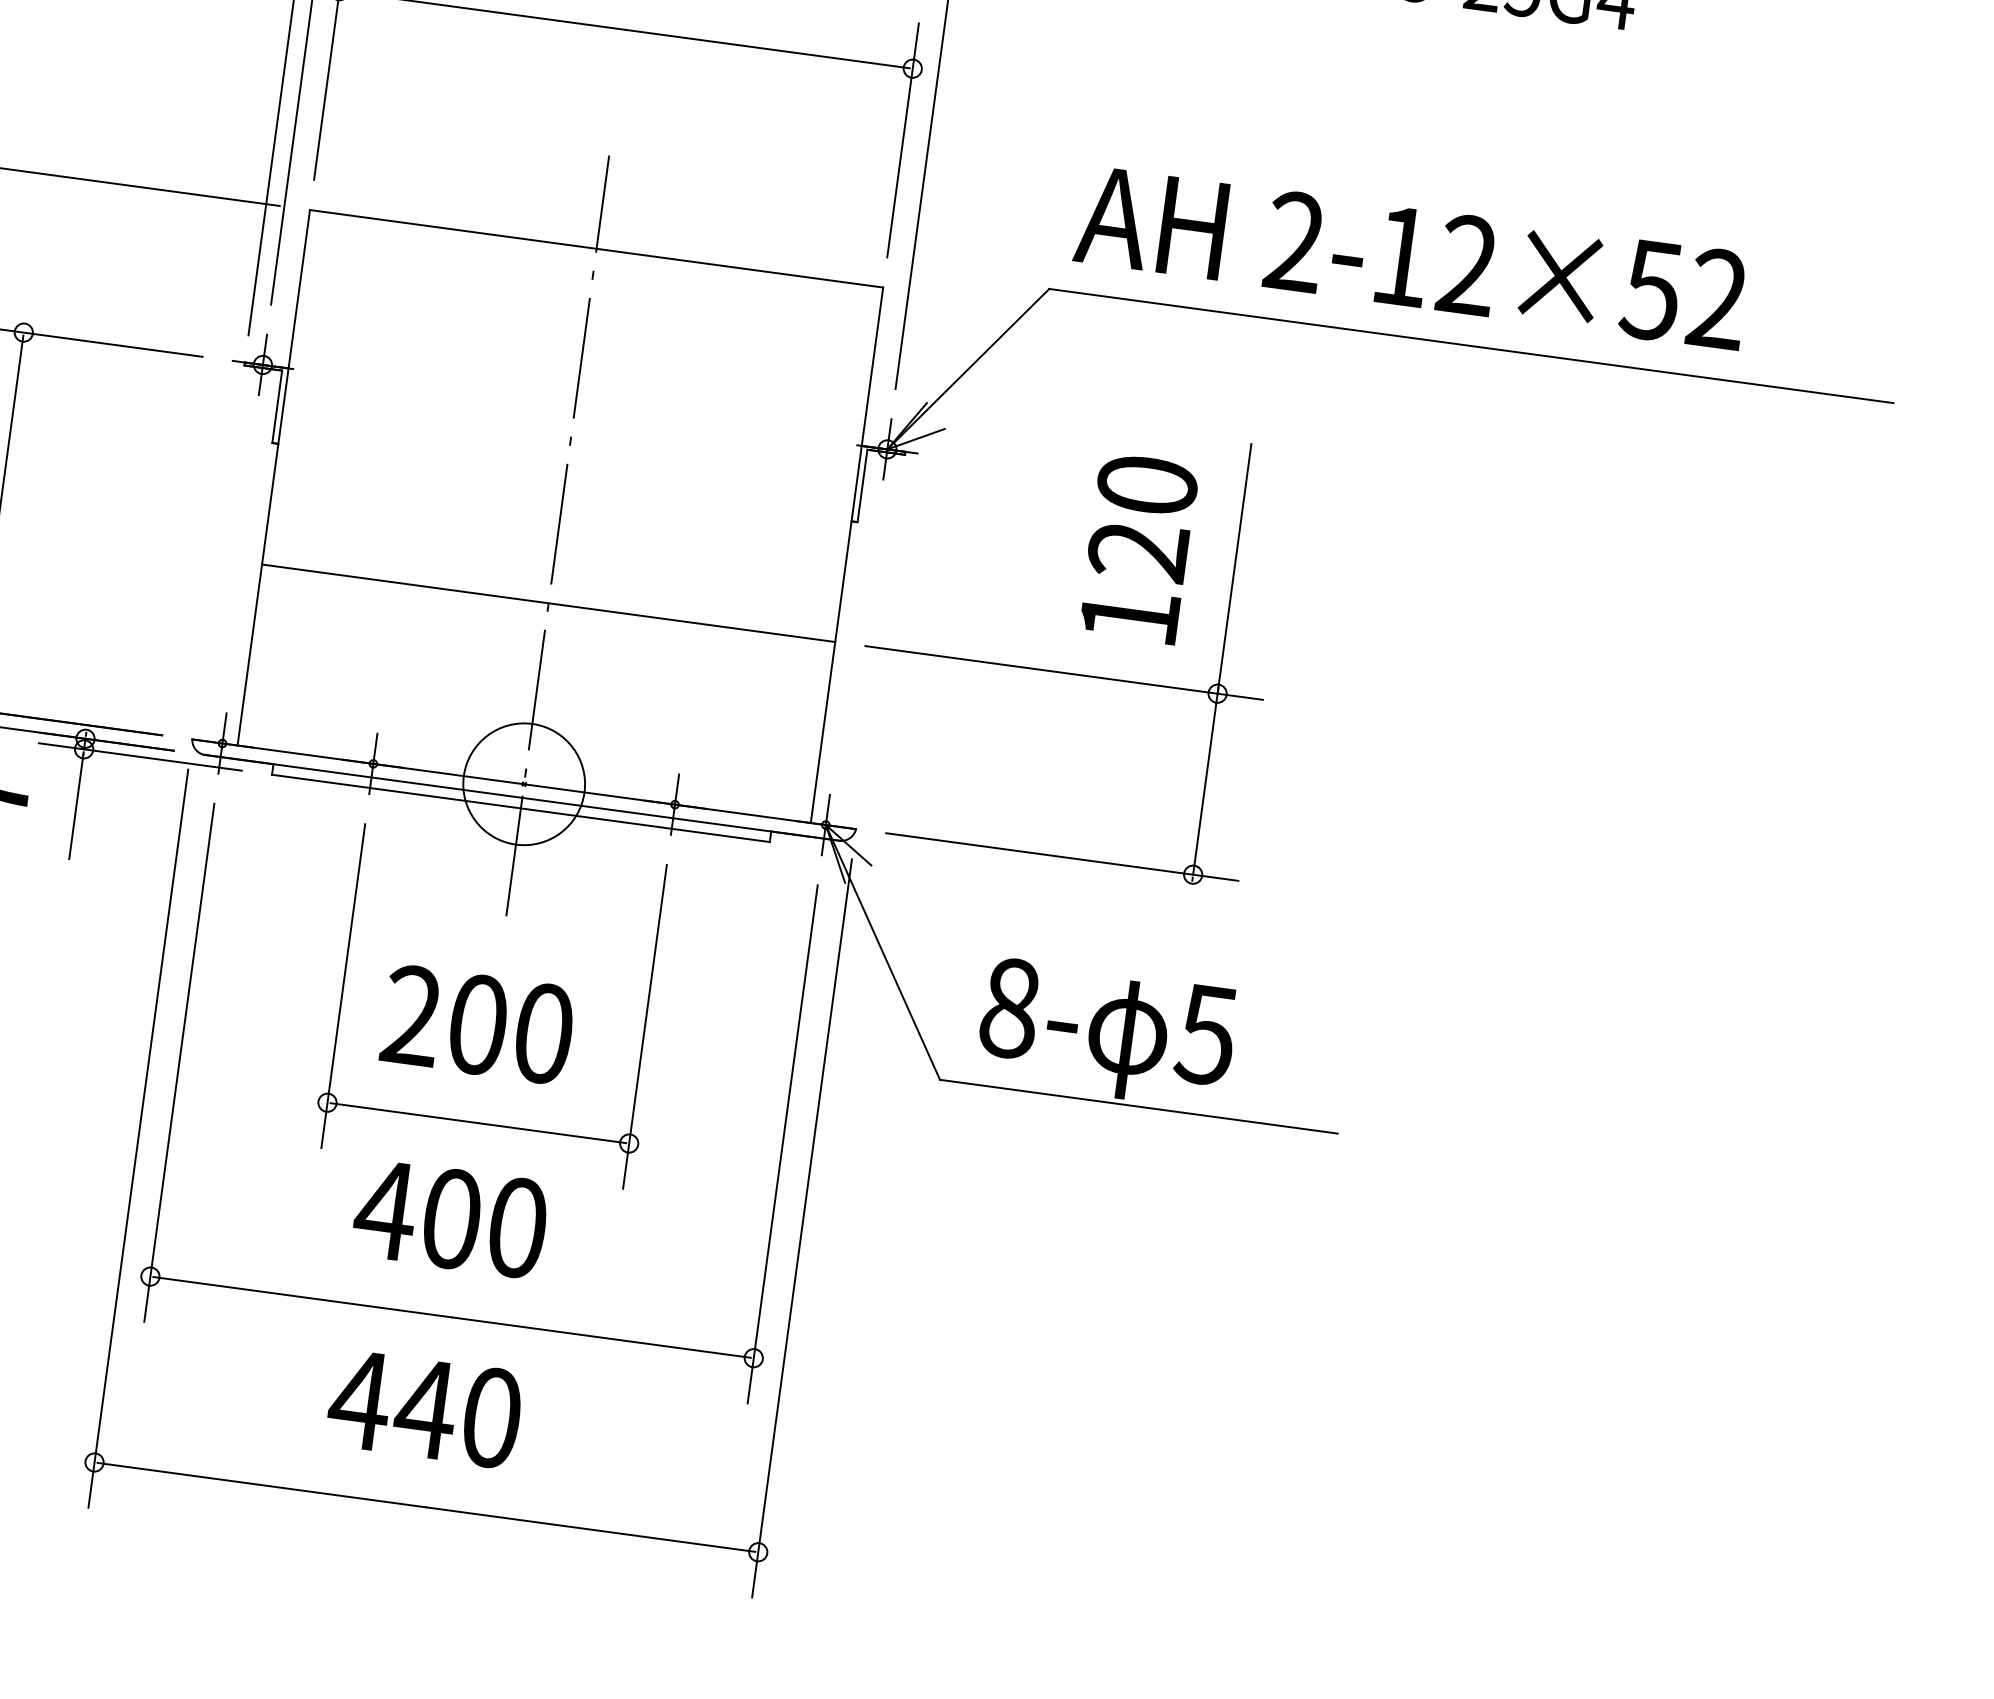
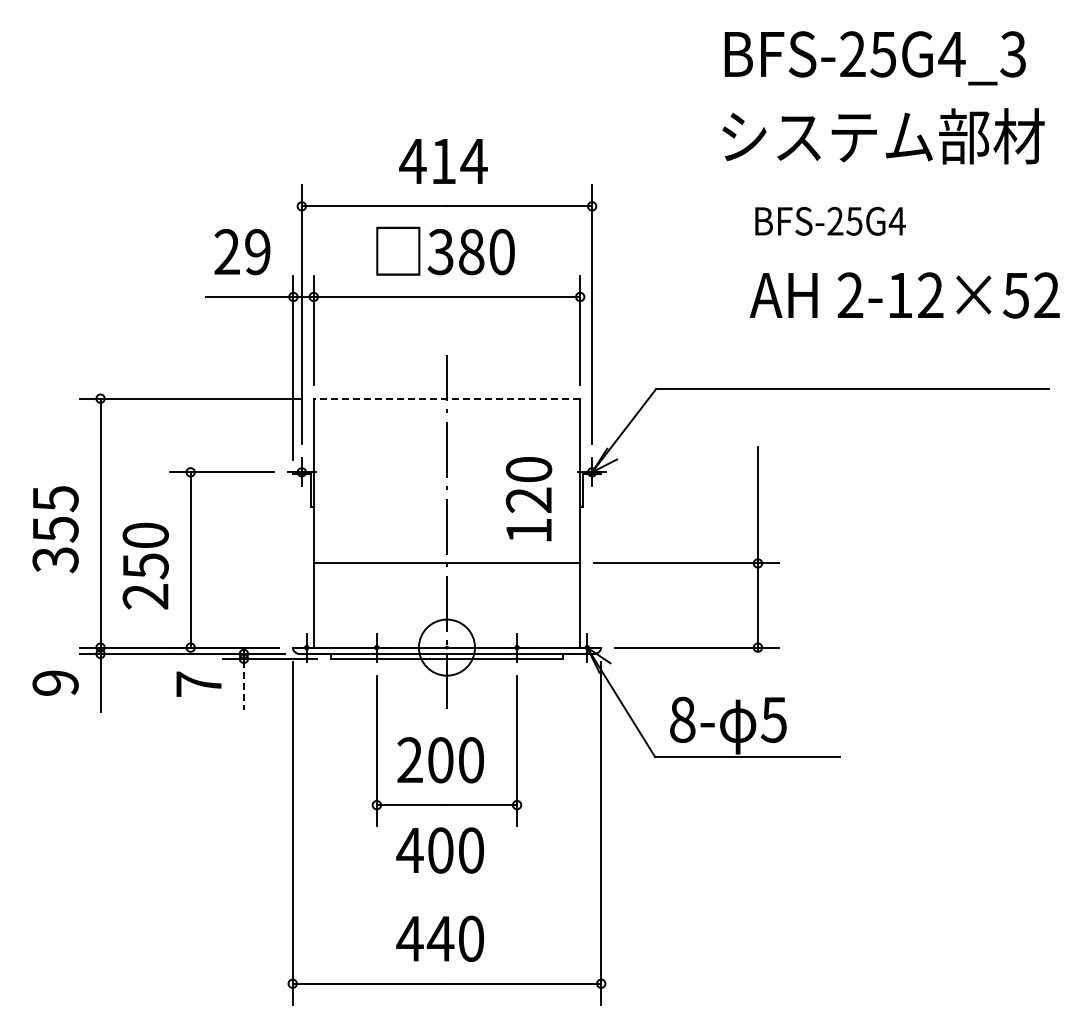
line: (595, 248) -> (446, 398), solid -> dashed
text: (1411, 257) -> (904, 295), moved
text: (1137, 549) -> (528, 499), moved
line: (75, 806) -> (243, 685), solid -> dashed
part: (451, 1315) -> (446, 894), removed

